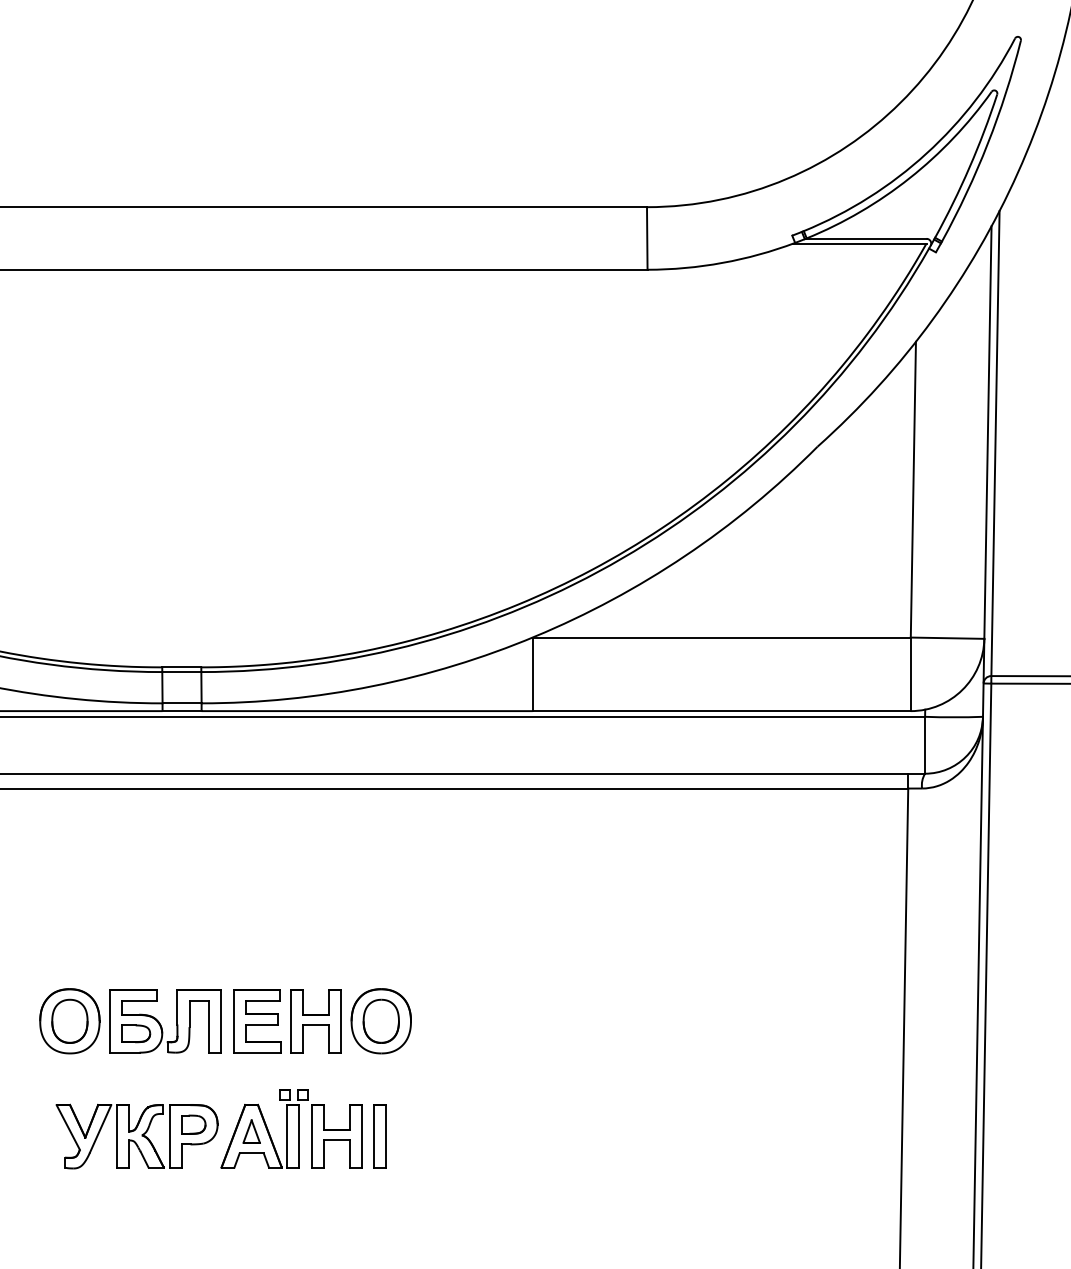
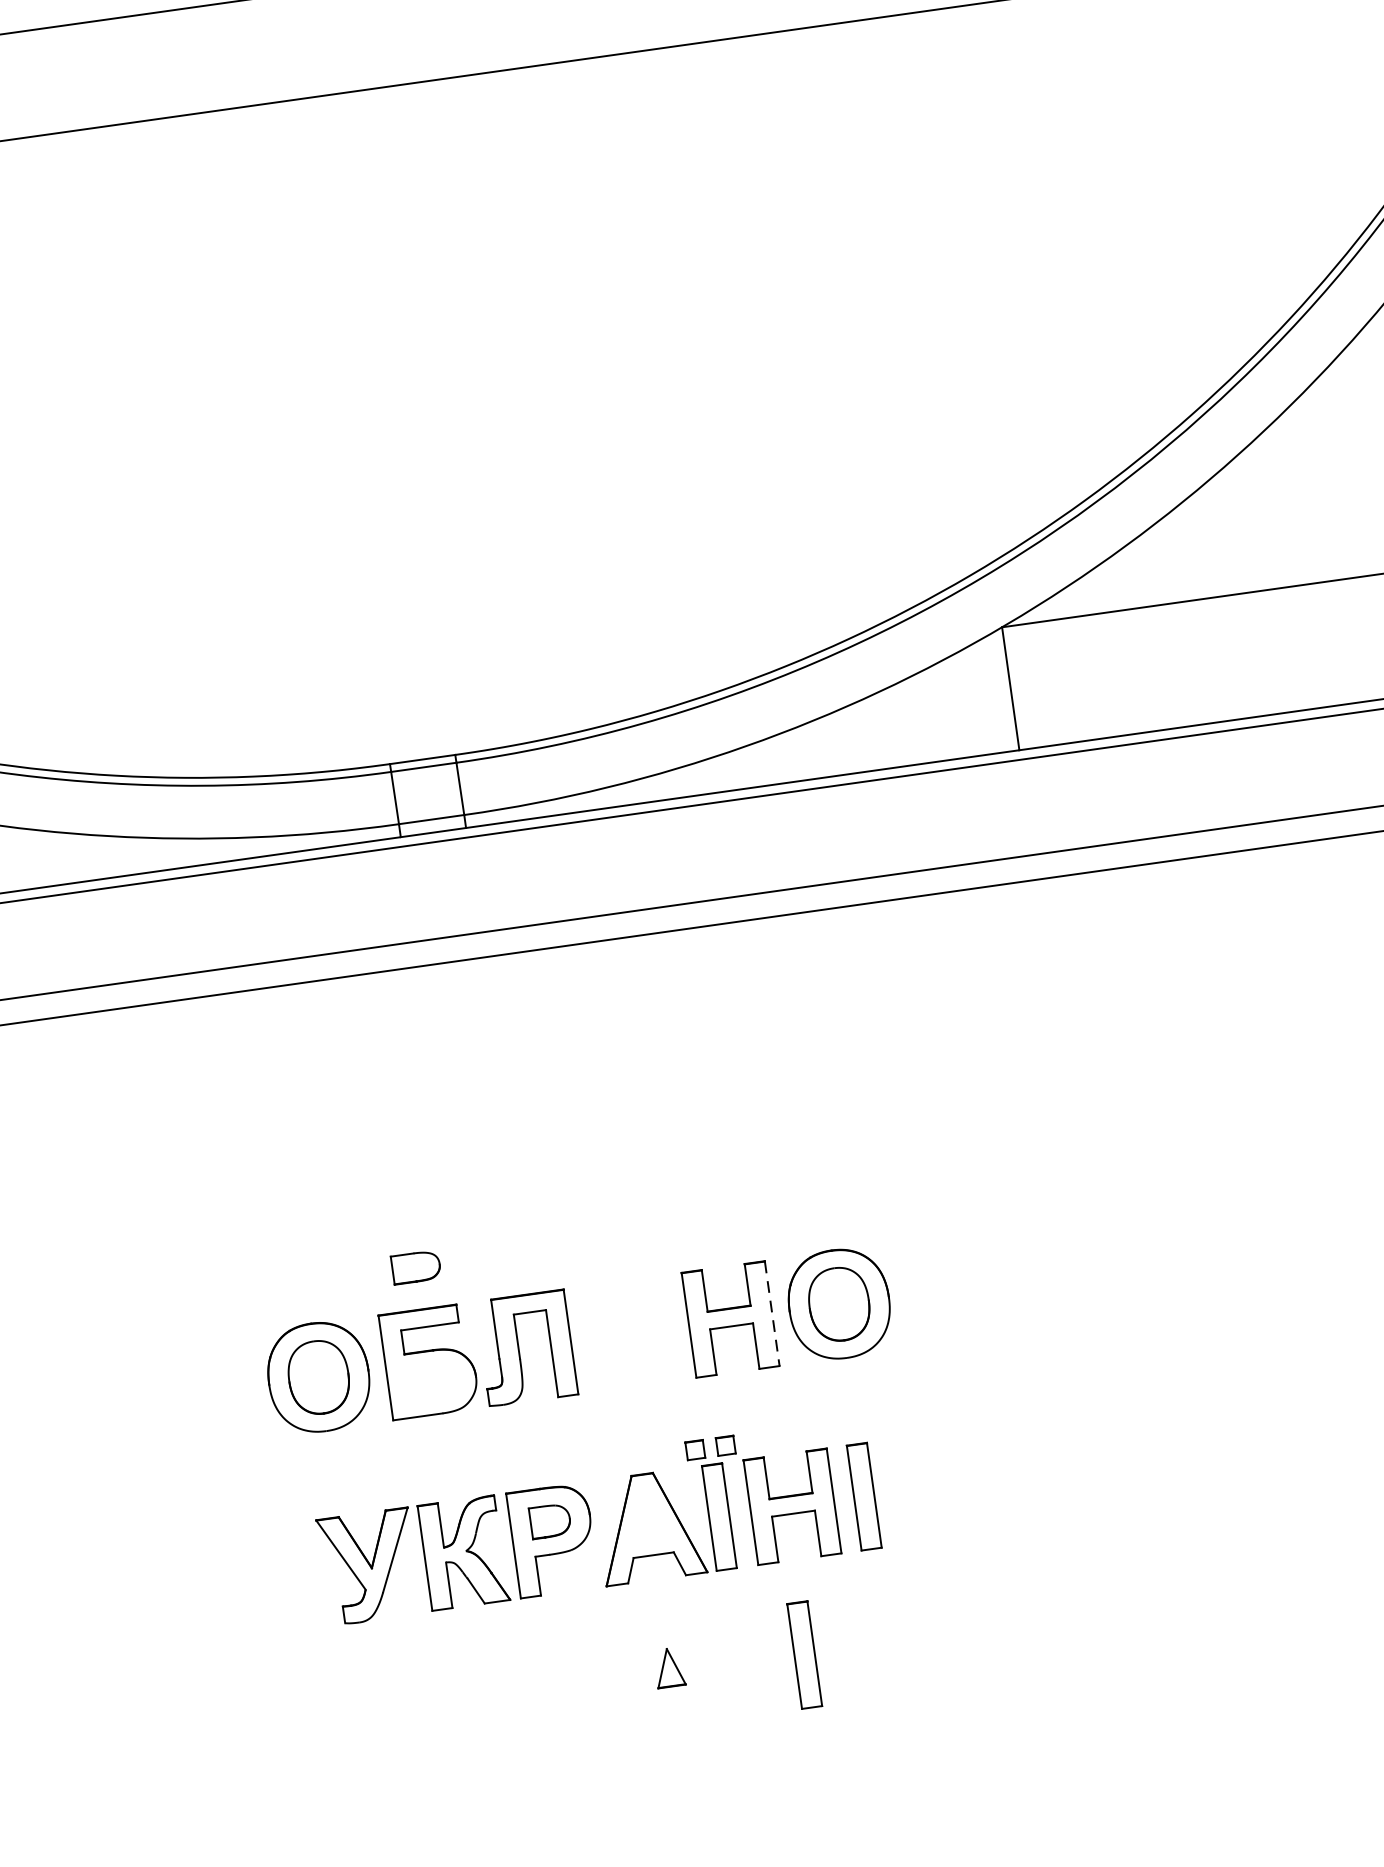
part: (257, 1021) -> (632, 1333), removed
line: (341, 1021) -> (772, 1313), solid -> dashed
part: (136, 1033) -> (416, 1266), moved
part: (251, 1131) -> (669, 1667), moved
part: (331, 1224) -> (803, 1655), added

